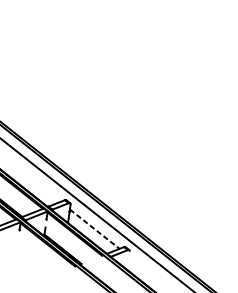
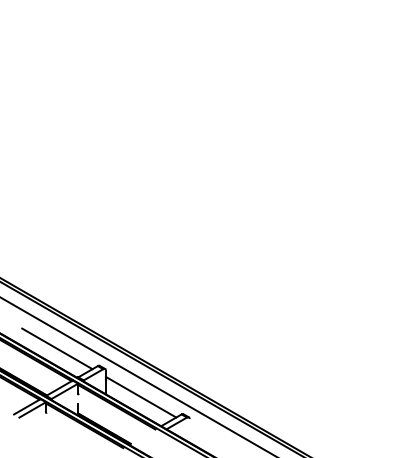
line: (35, 182) -> (57, 348), added
line: (95, 229) -> (141, 397), dashed -> solid

